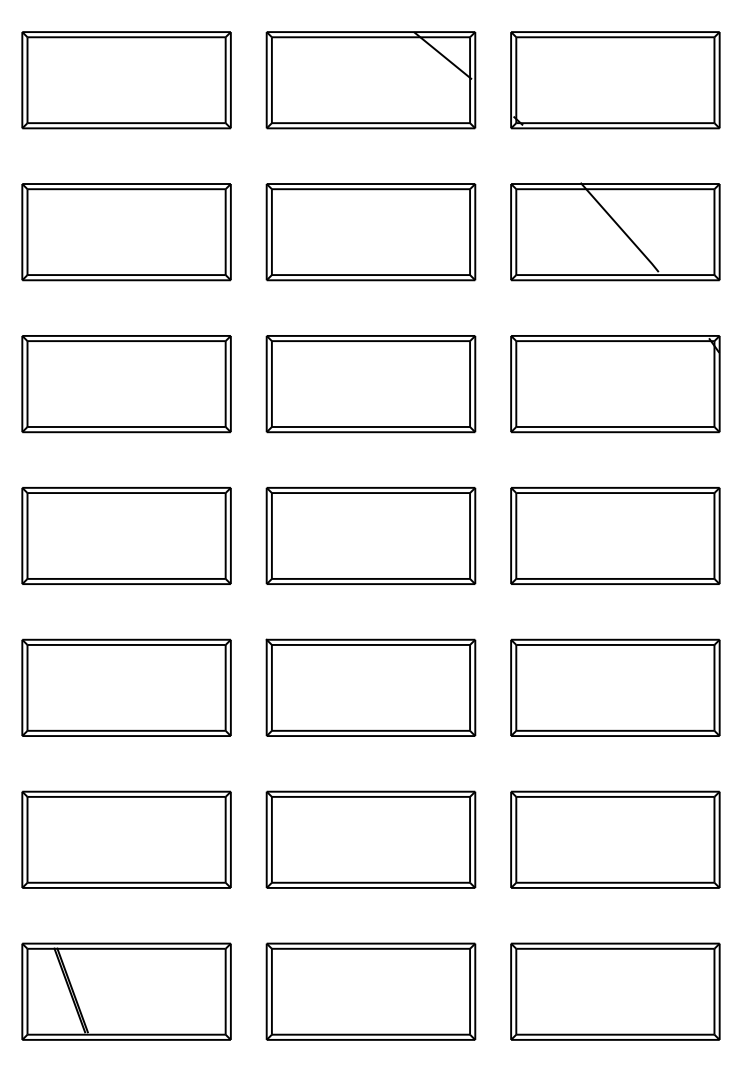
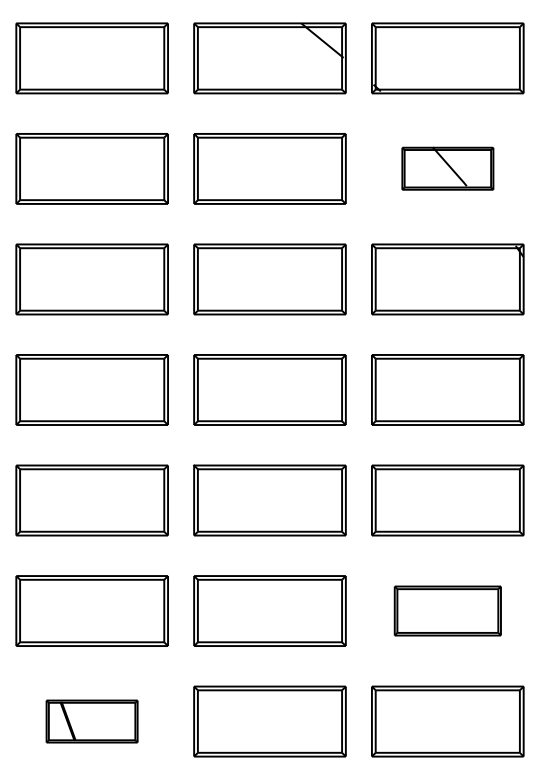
part: (614, 231) -> (447, 168), size x0.6
part: (614, 839) -> (447, 610), size x0.7
part: (125, 991) -> (91, 721), size x0.6

